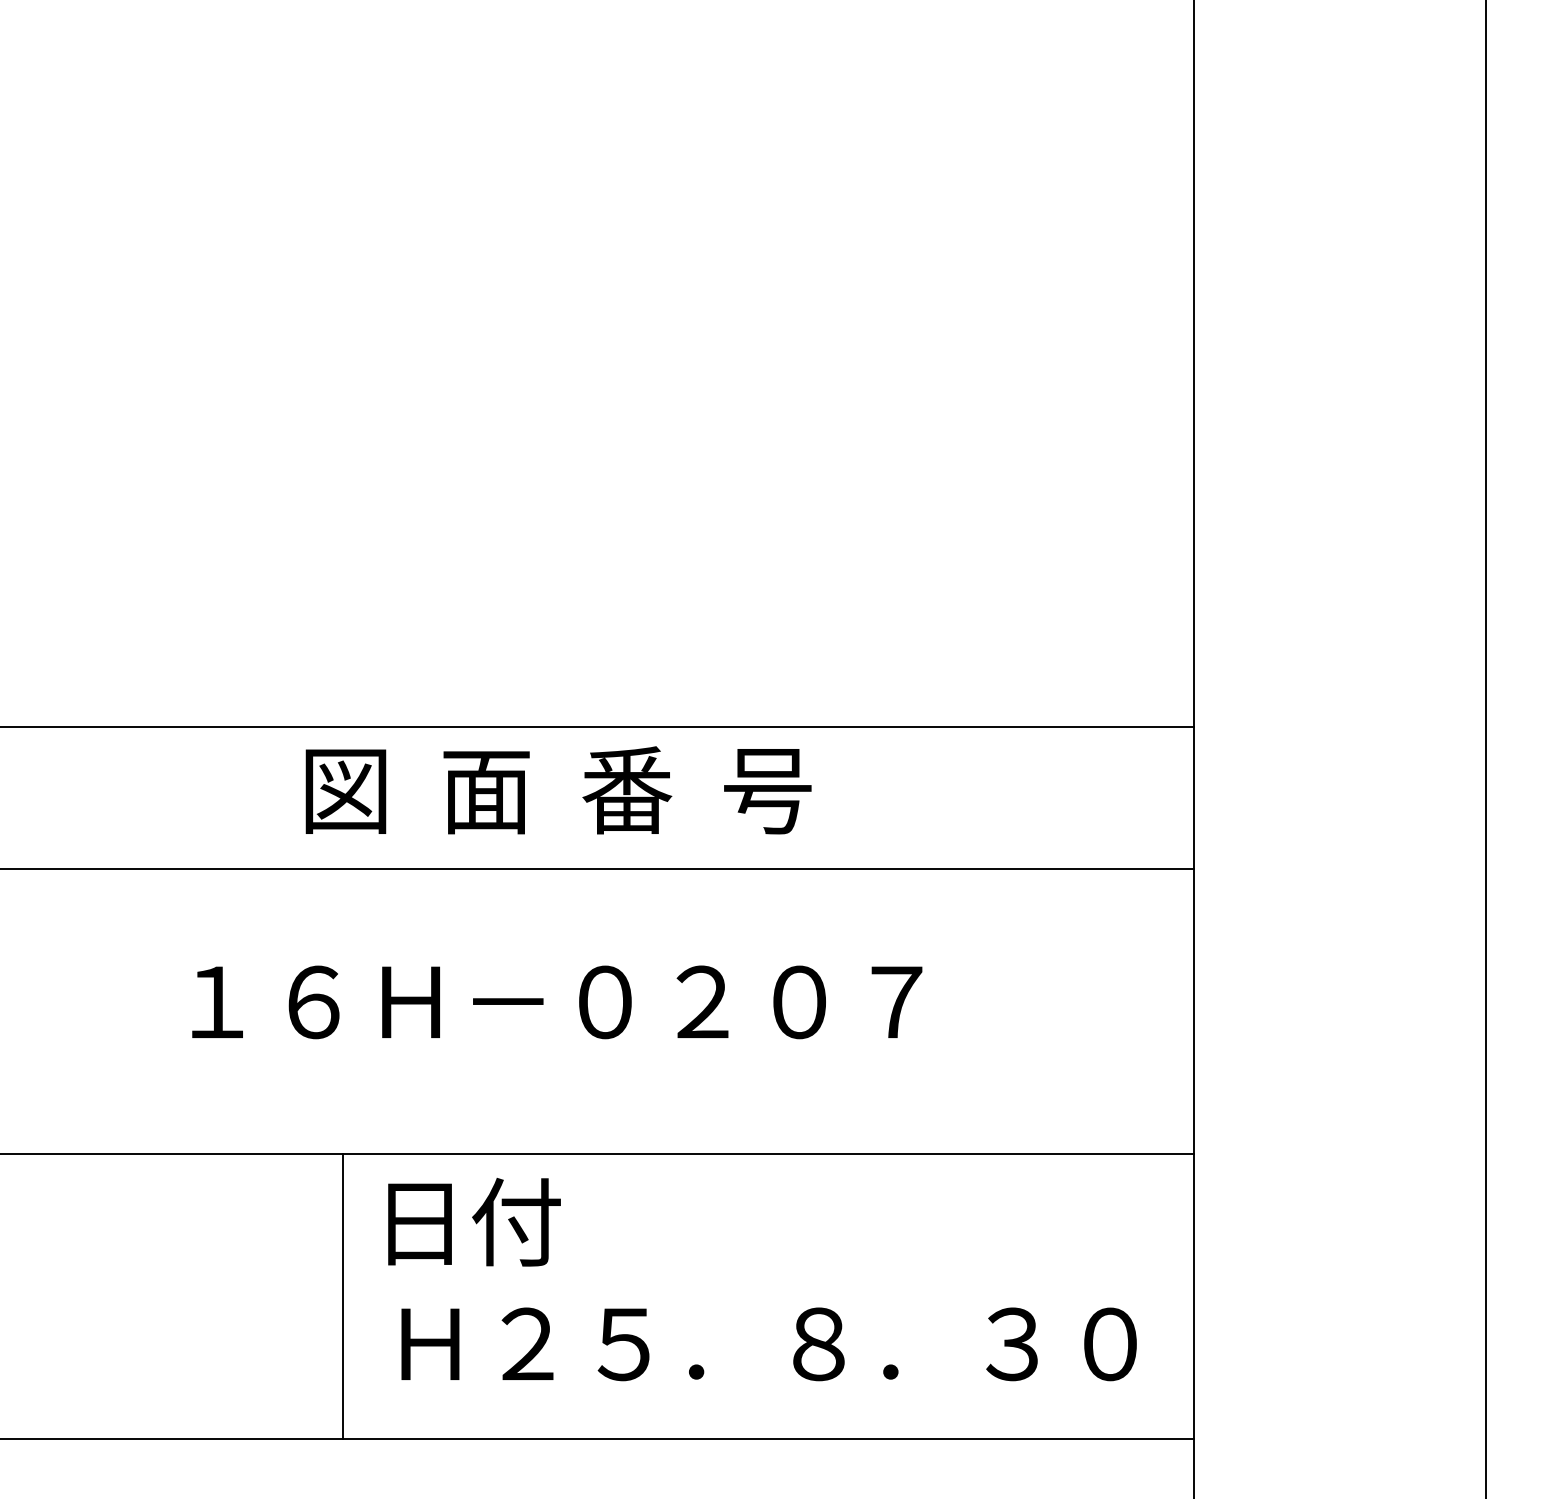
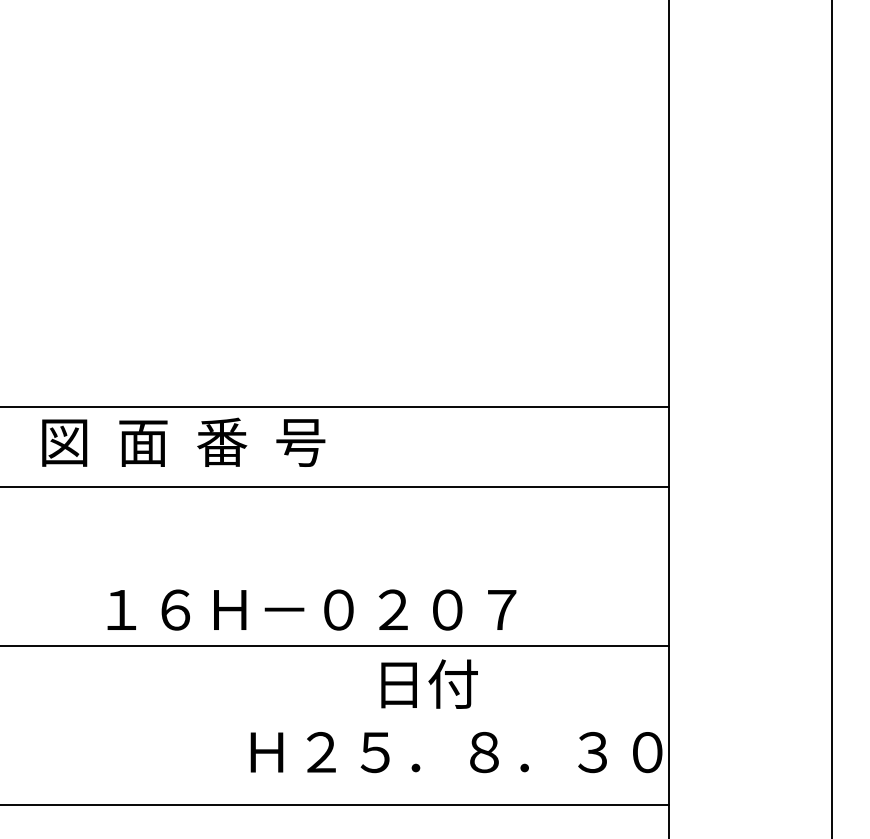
text: (558, 788) -> (183, 441), moved
text: (556, 1001) -> (311, 609), moved
text: (474, 1221) -> (429, 683), moved
line: (343, 1296) -> (192, 725), removed
text: (768, 1344) -> (456, 752), moved

